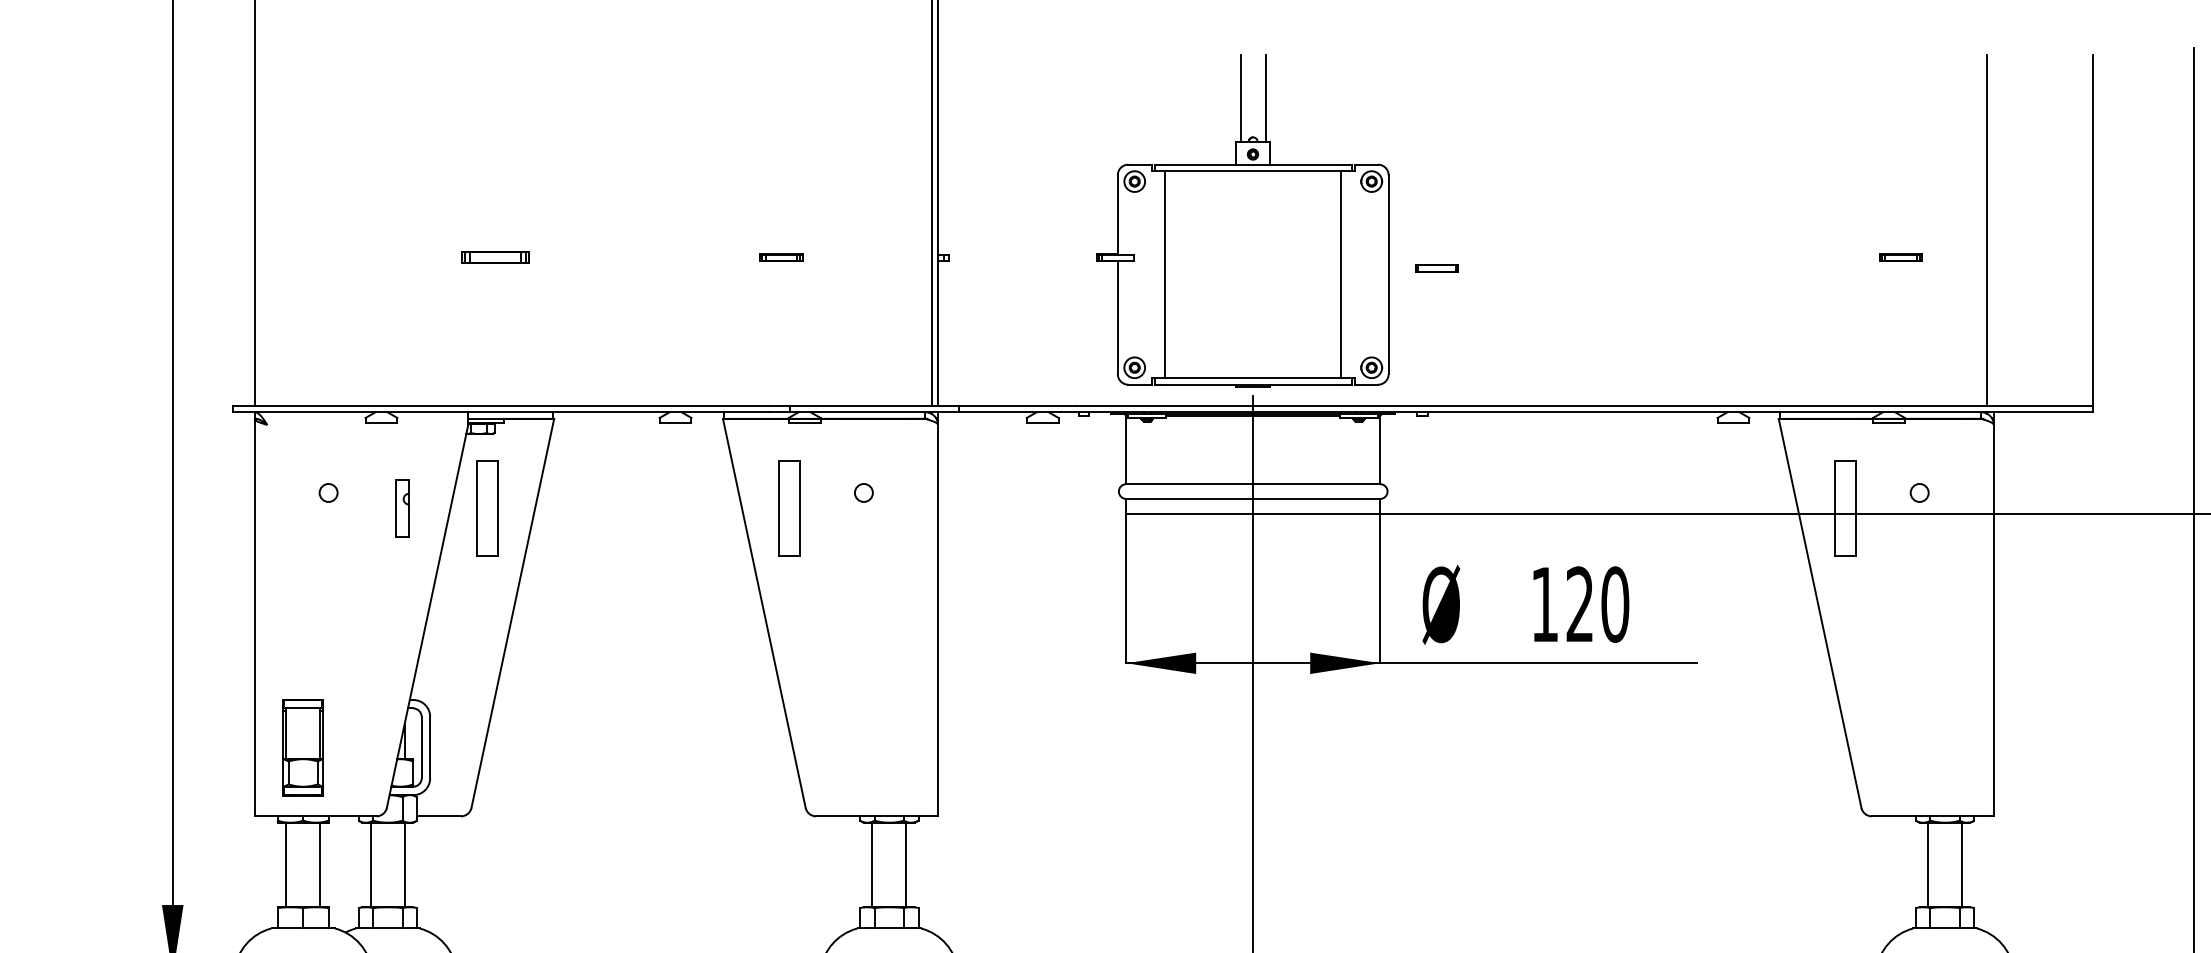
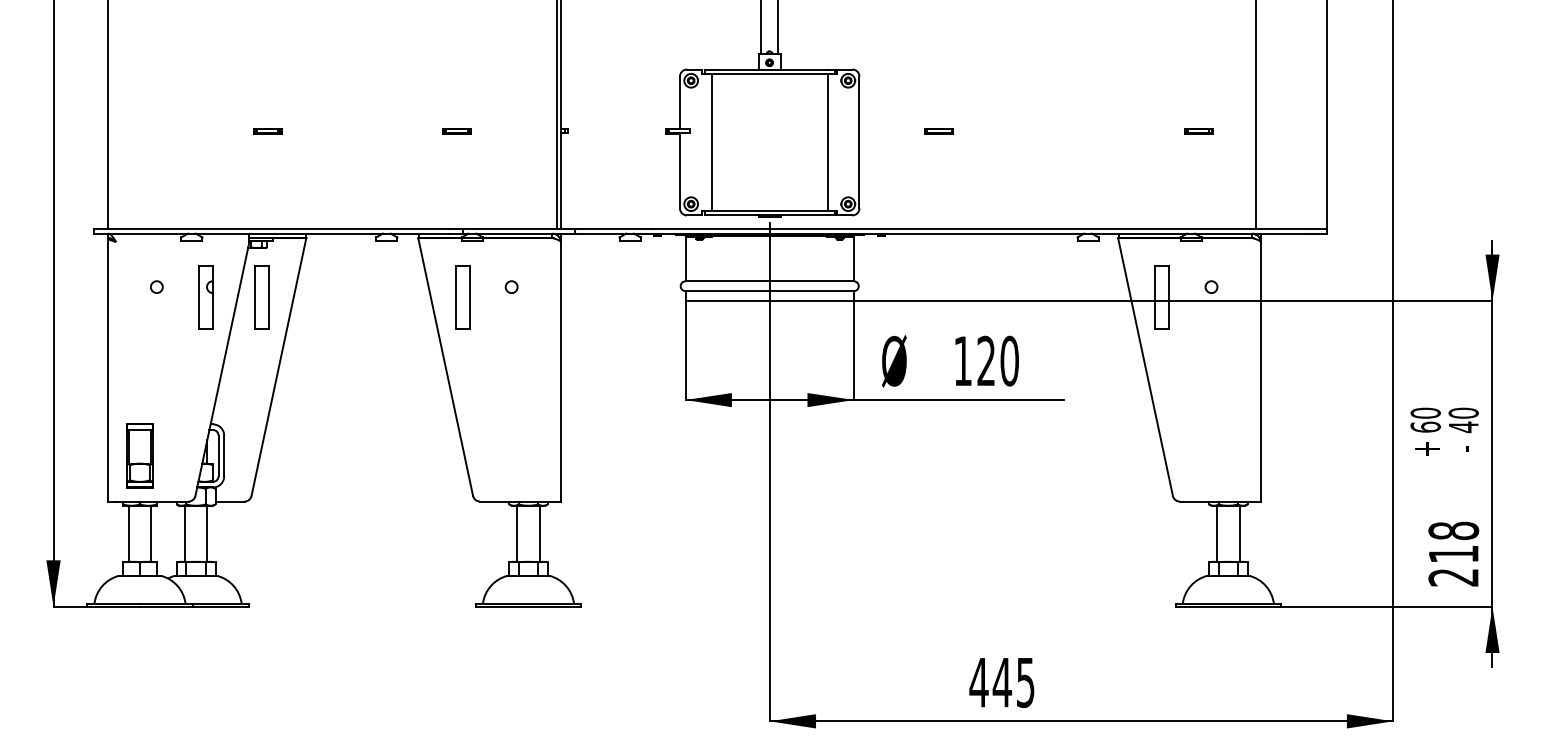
part: (495, 258) -> (267, 131), size x0.62
part: (1435, 268) -> (938, 131), moved
part: (402, 508) -> (205, 297), size x1.67

